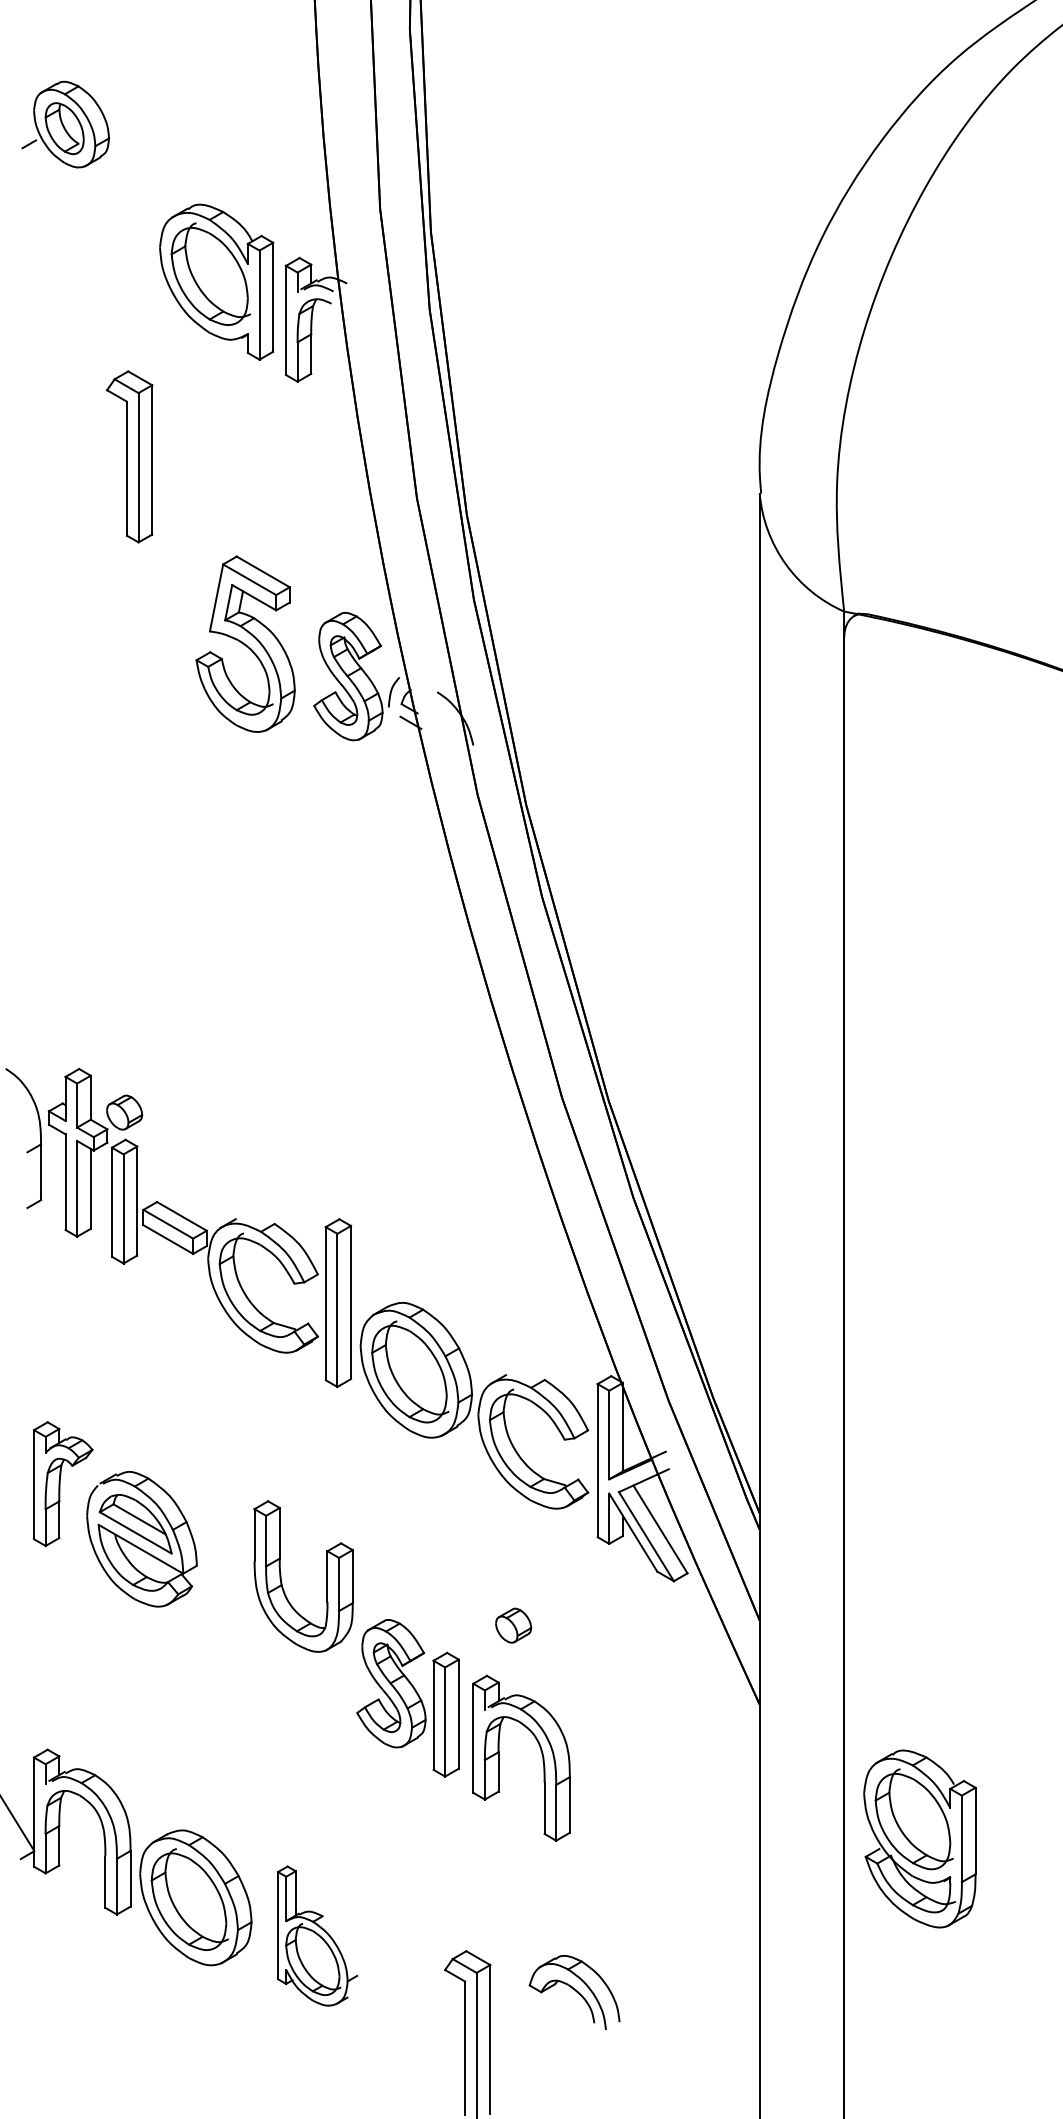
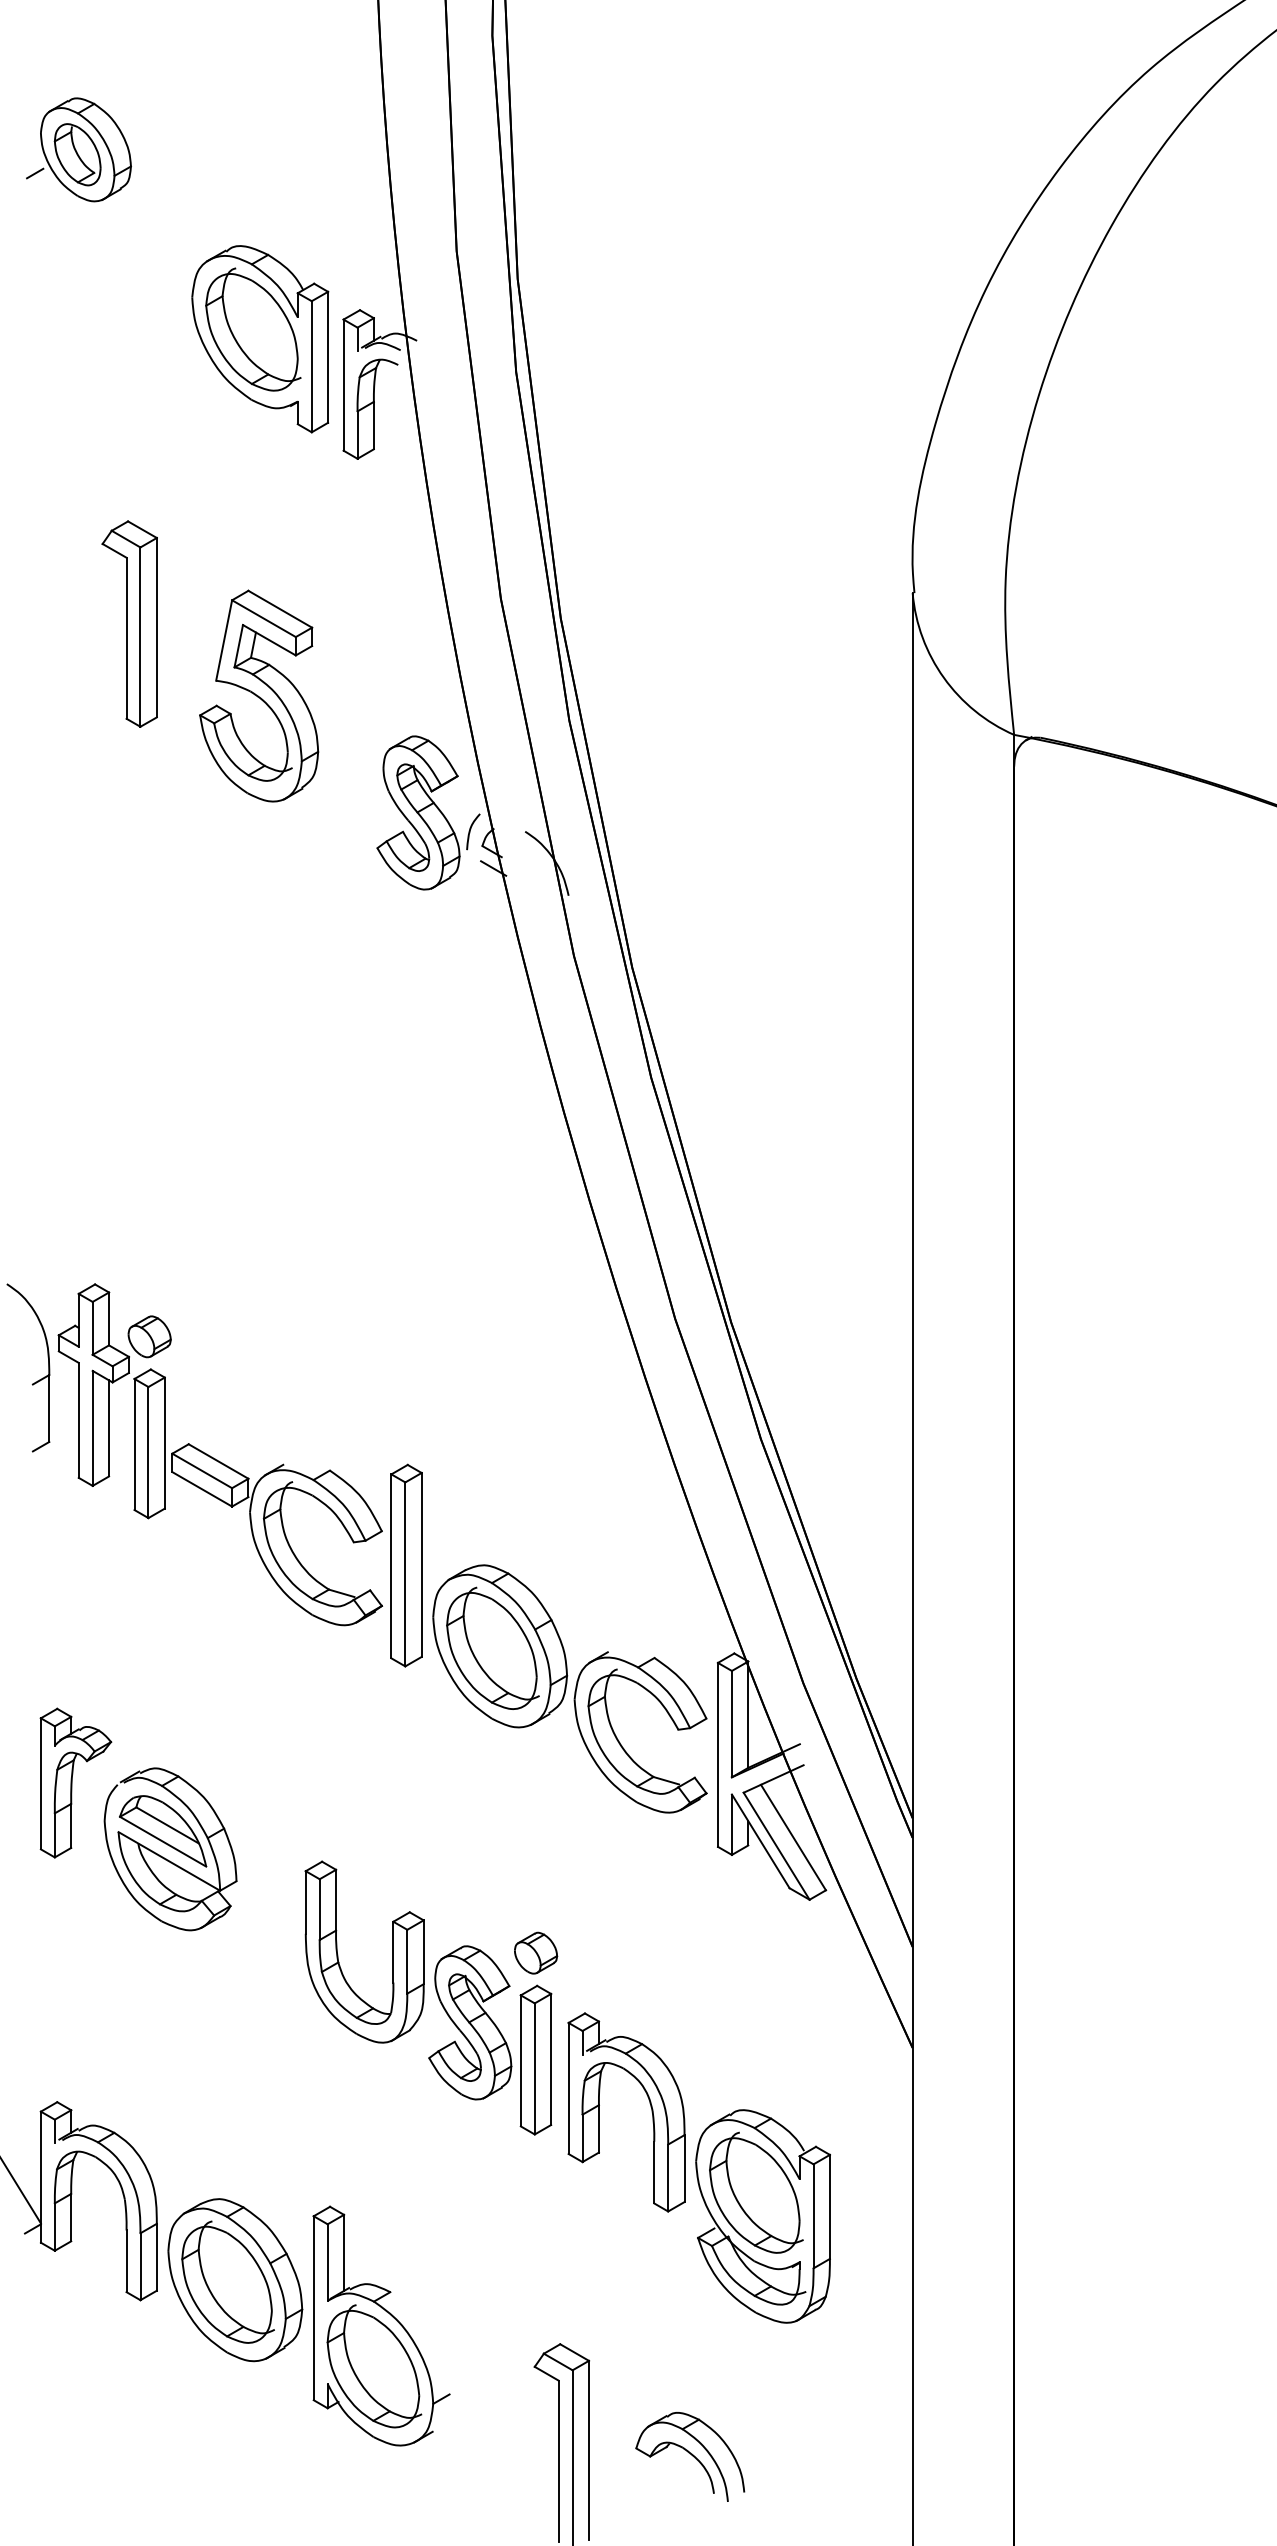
part: (129, 456) -> (129, 623), moved
part: (245, 643) -> (259, 695), moved
part: (281, 1578) -> (338, 1954), moved
part: (514, 1625) -> (536, 1952), moved
part: (919, 1839) -> (762, 2216), moved
part: (317, 1935) -> (381, 2325), size x1.43
part: (574, 1992) -> (690, 2456), moved

